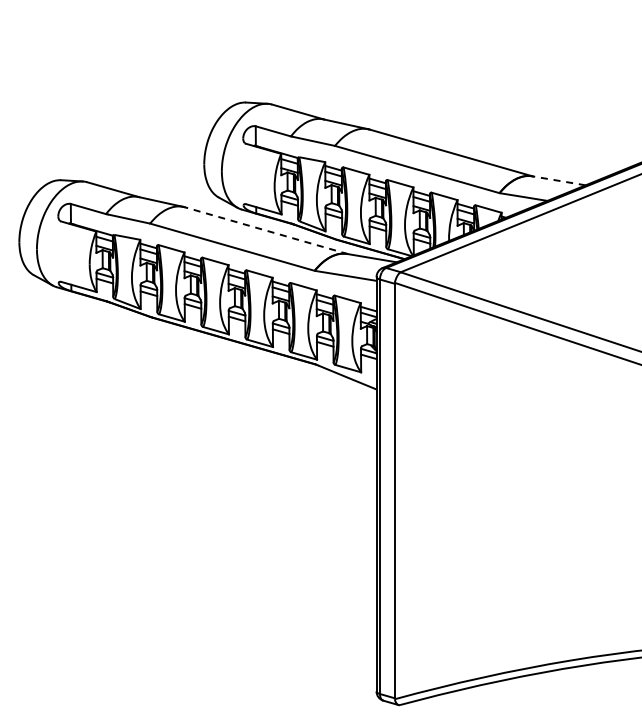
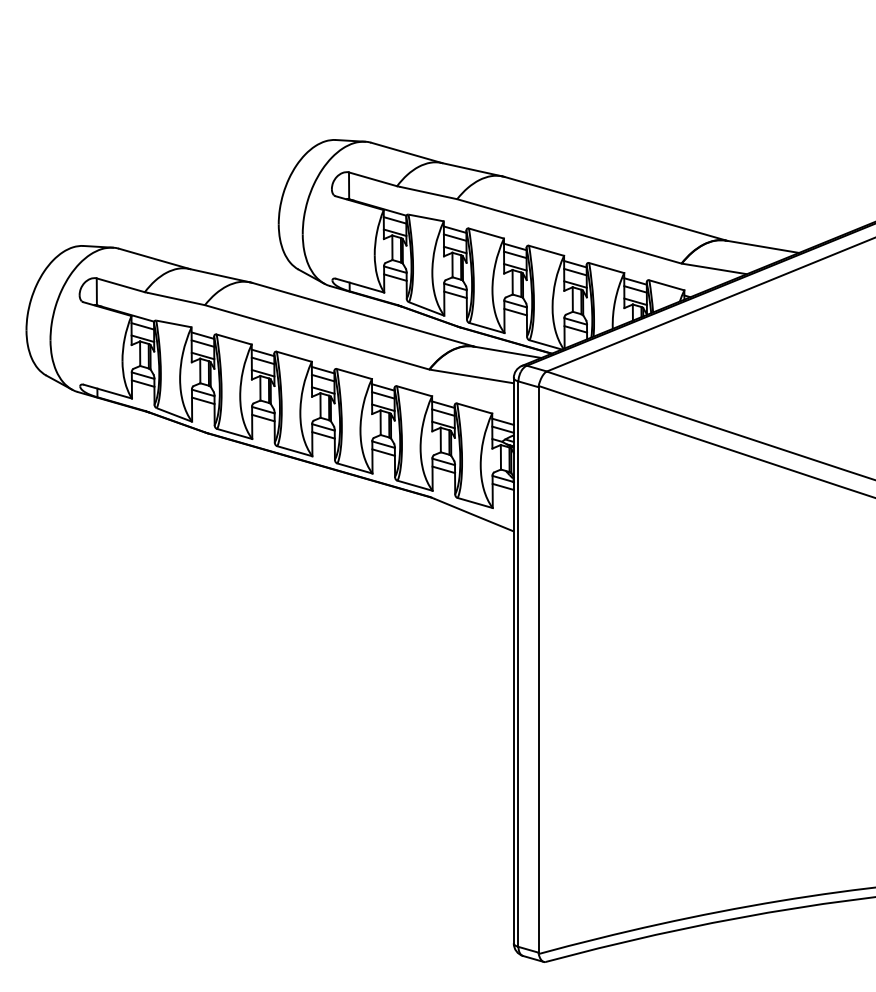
line: (558, 180) -> (761, 246), dashed -> solid
line: (266, 230) -> (363, 314), dashed -> solid

